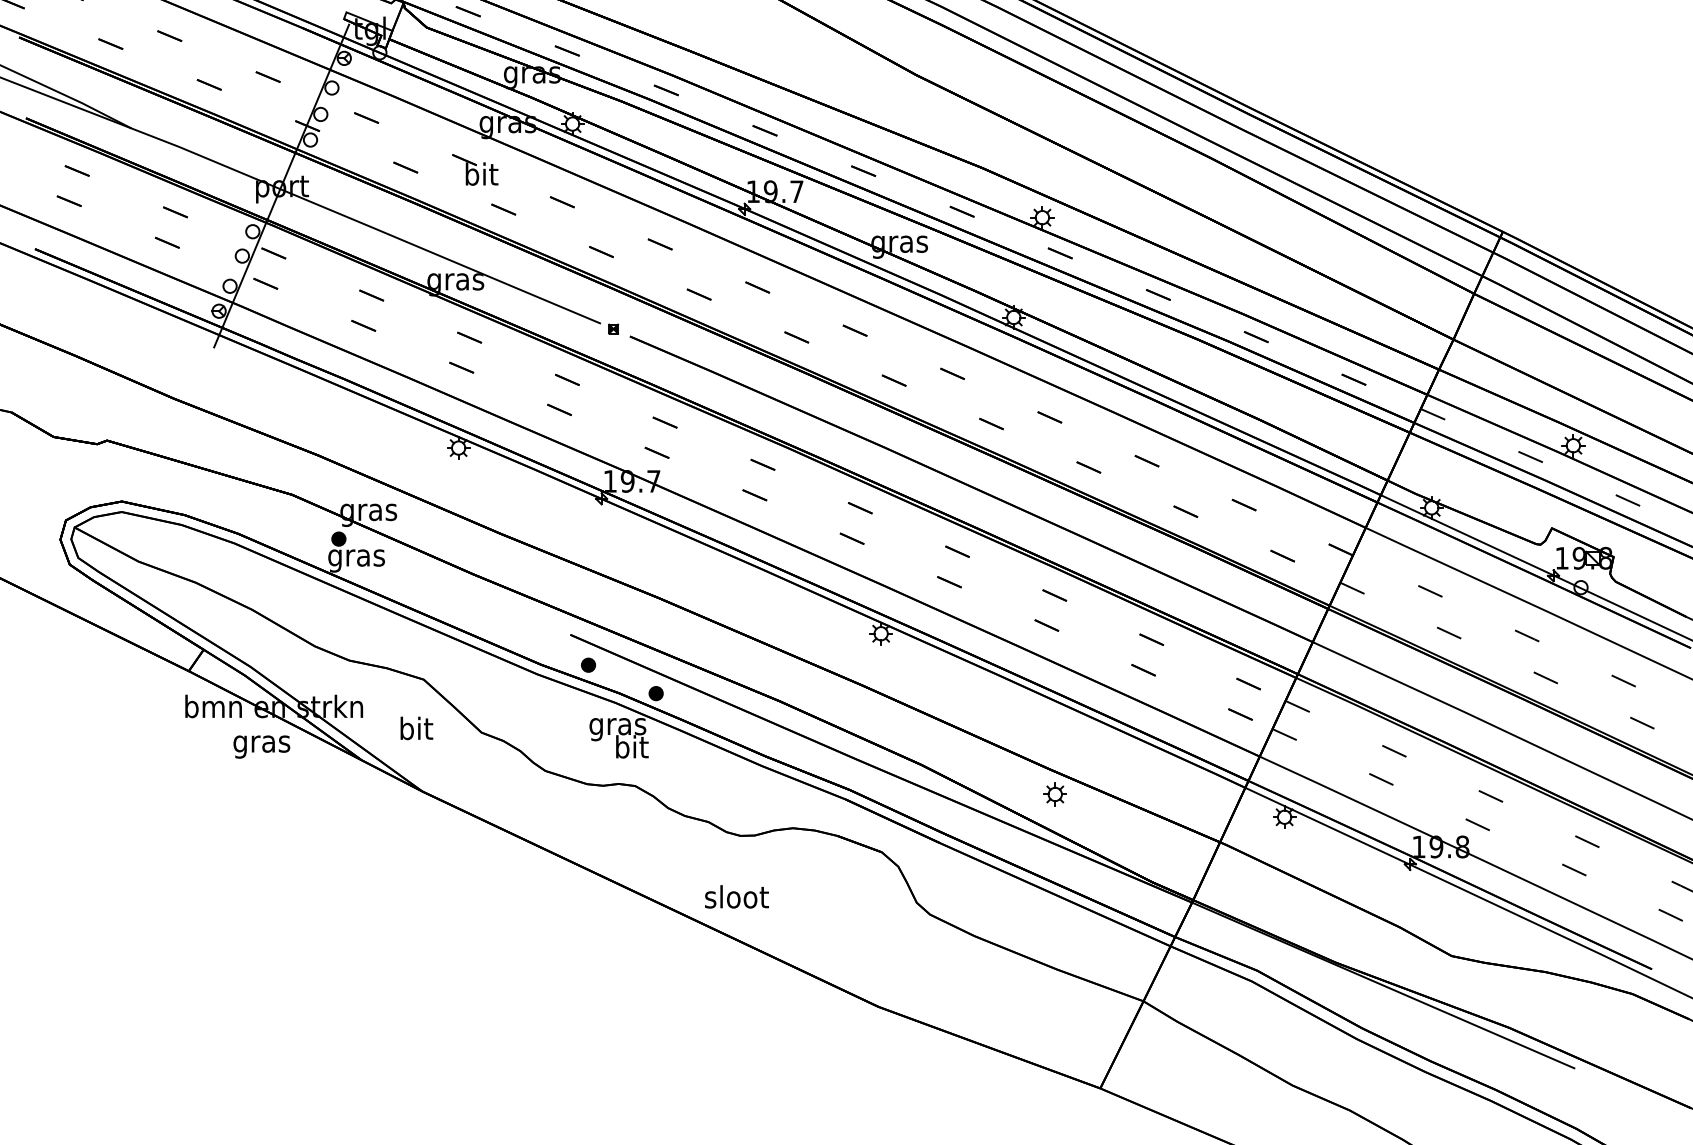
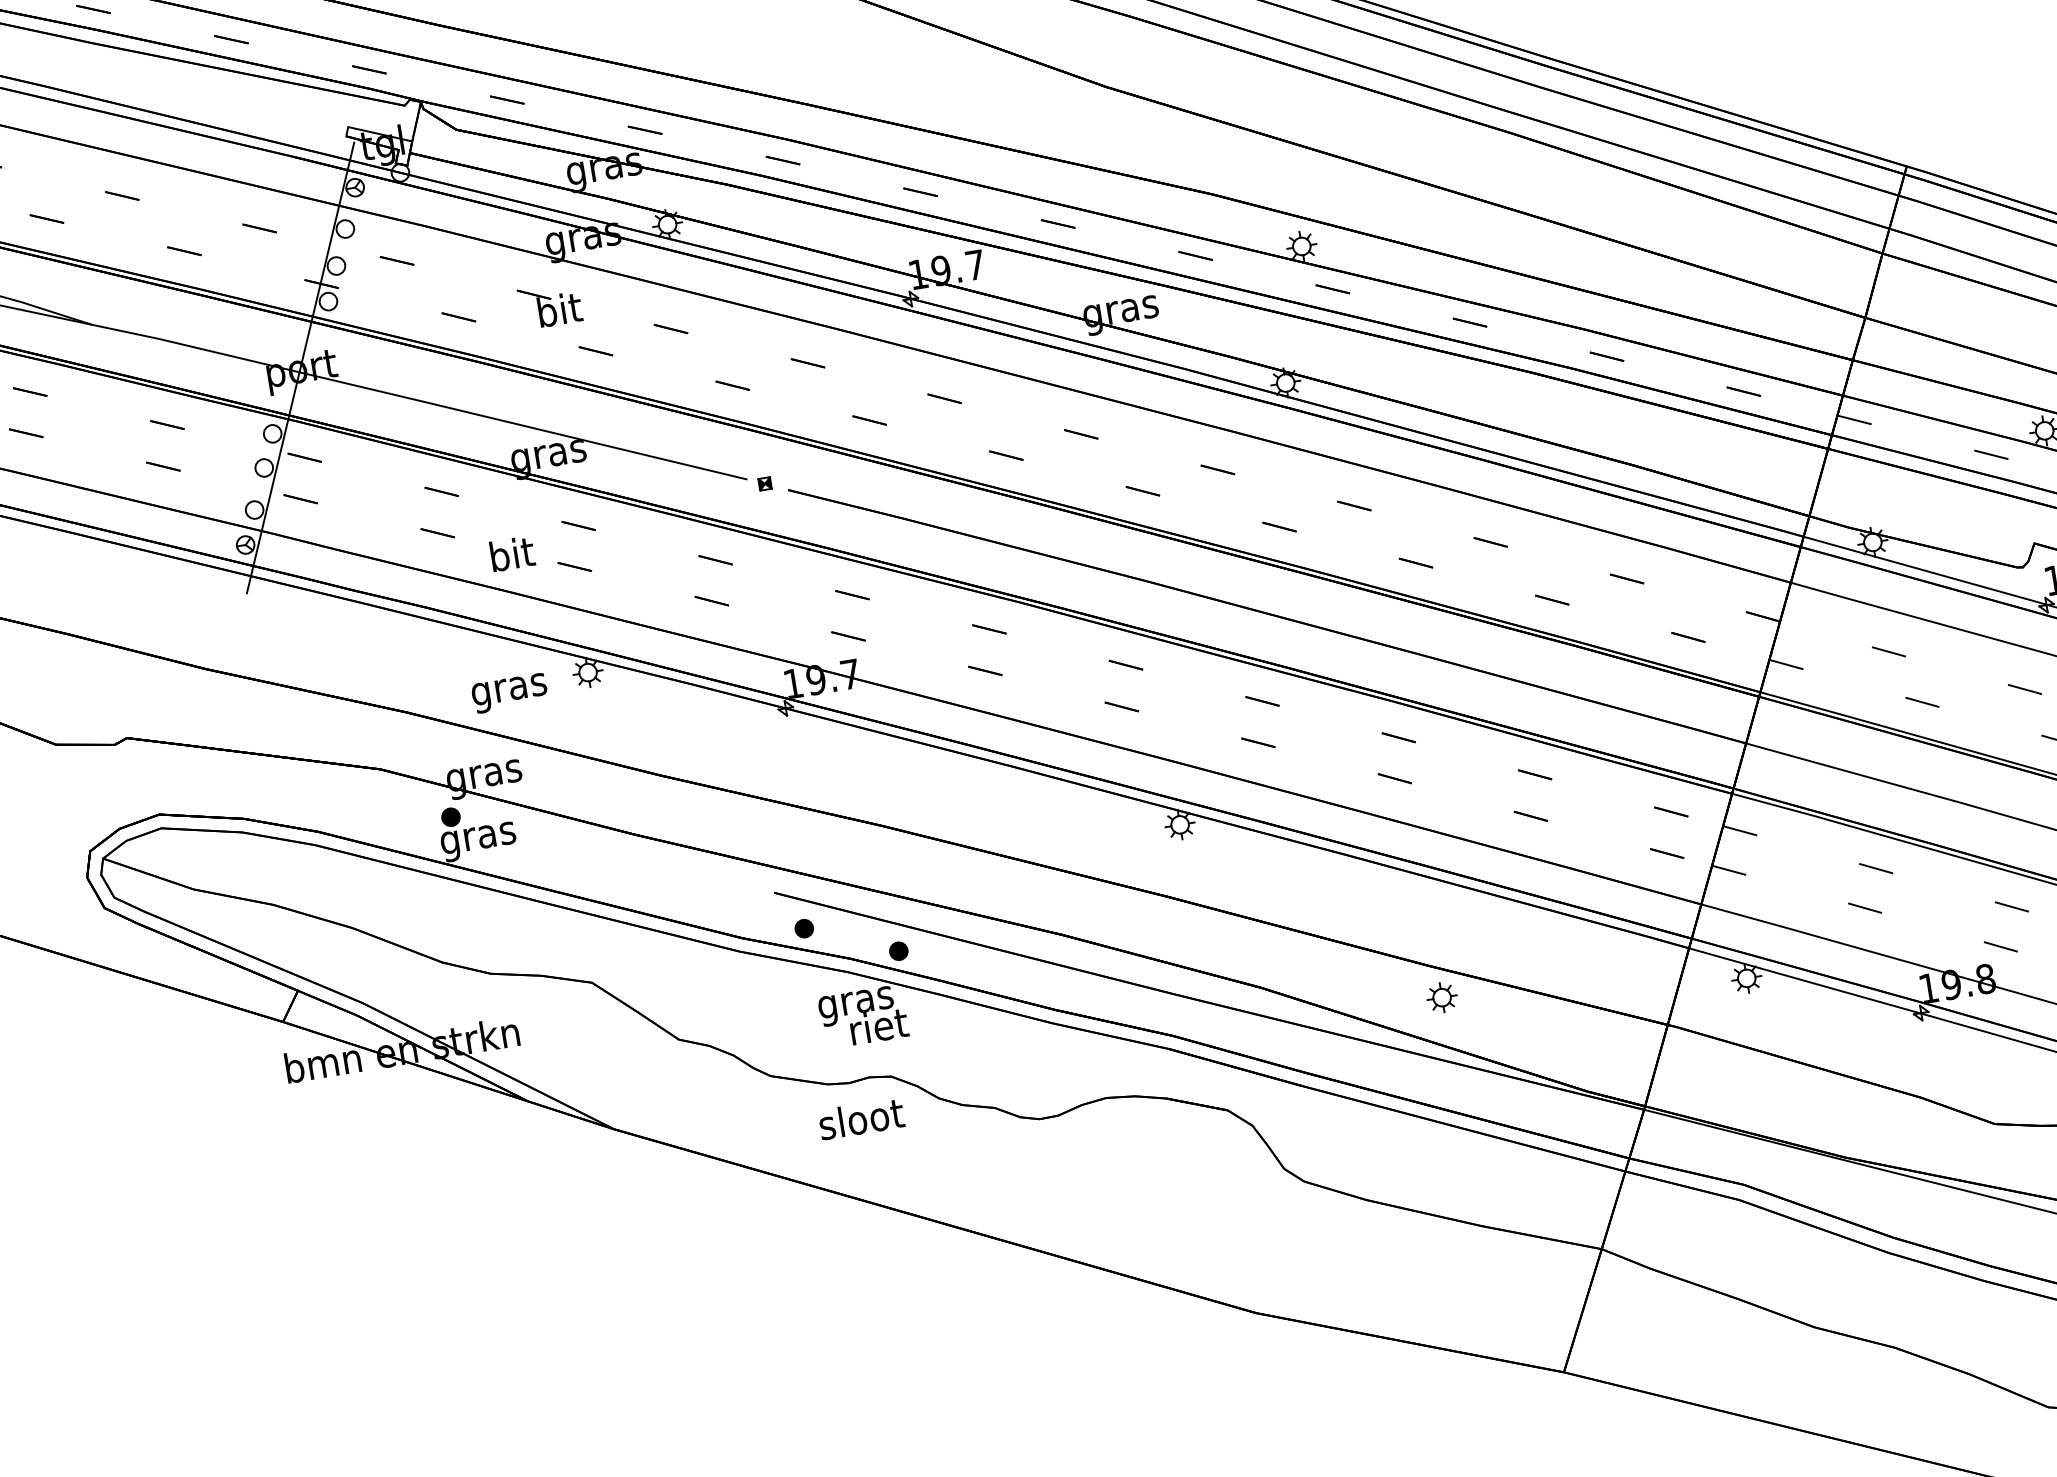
text: (416, 728) -> (512, 554), moved
text: (261, 746) -> (509, 692), moved
text: (632, 746) -> (879, 1025), bit -> riet
text: (736, 896) -> (860, 1118), moved

